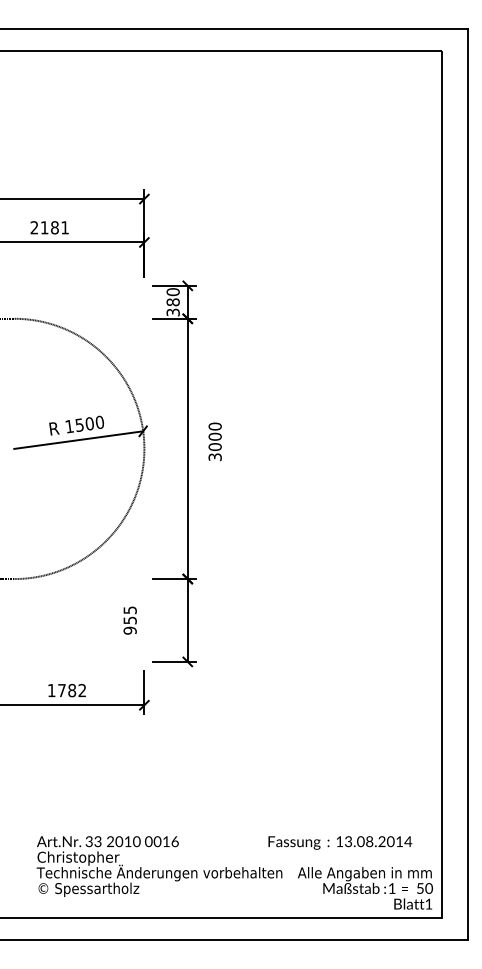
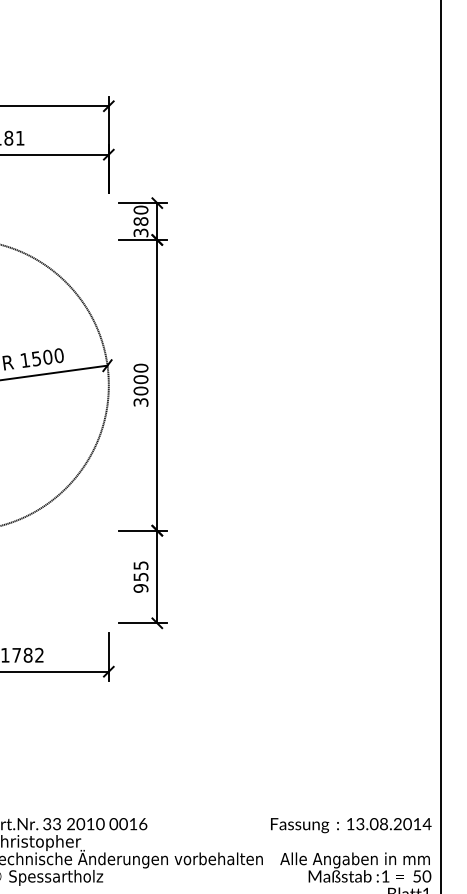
text: (214, 441) -> (140, 384), moved
text: (129, 620) -> (140, 577), moved
text: (340, 842) -> (351, 825), moved

